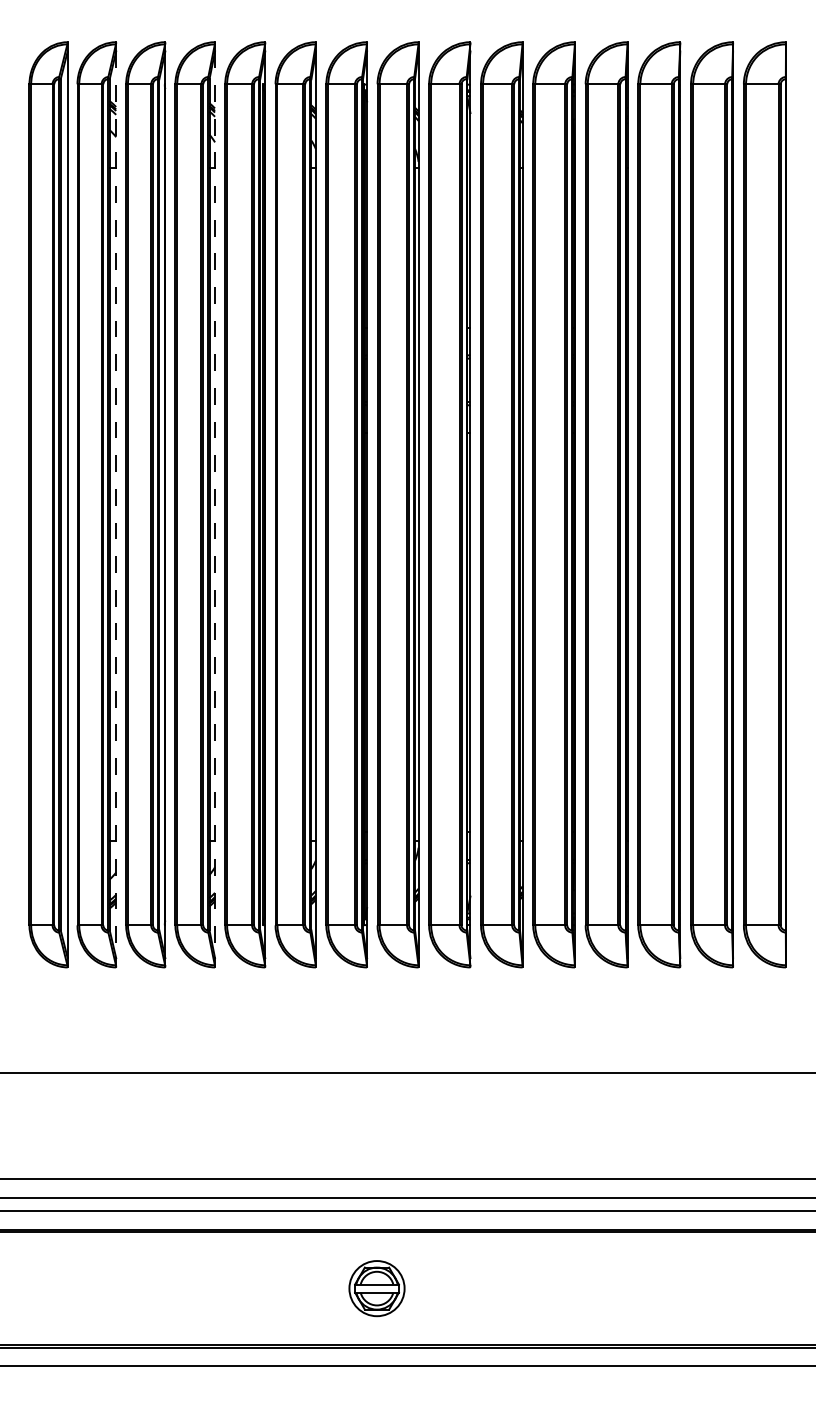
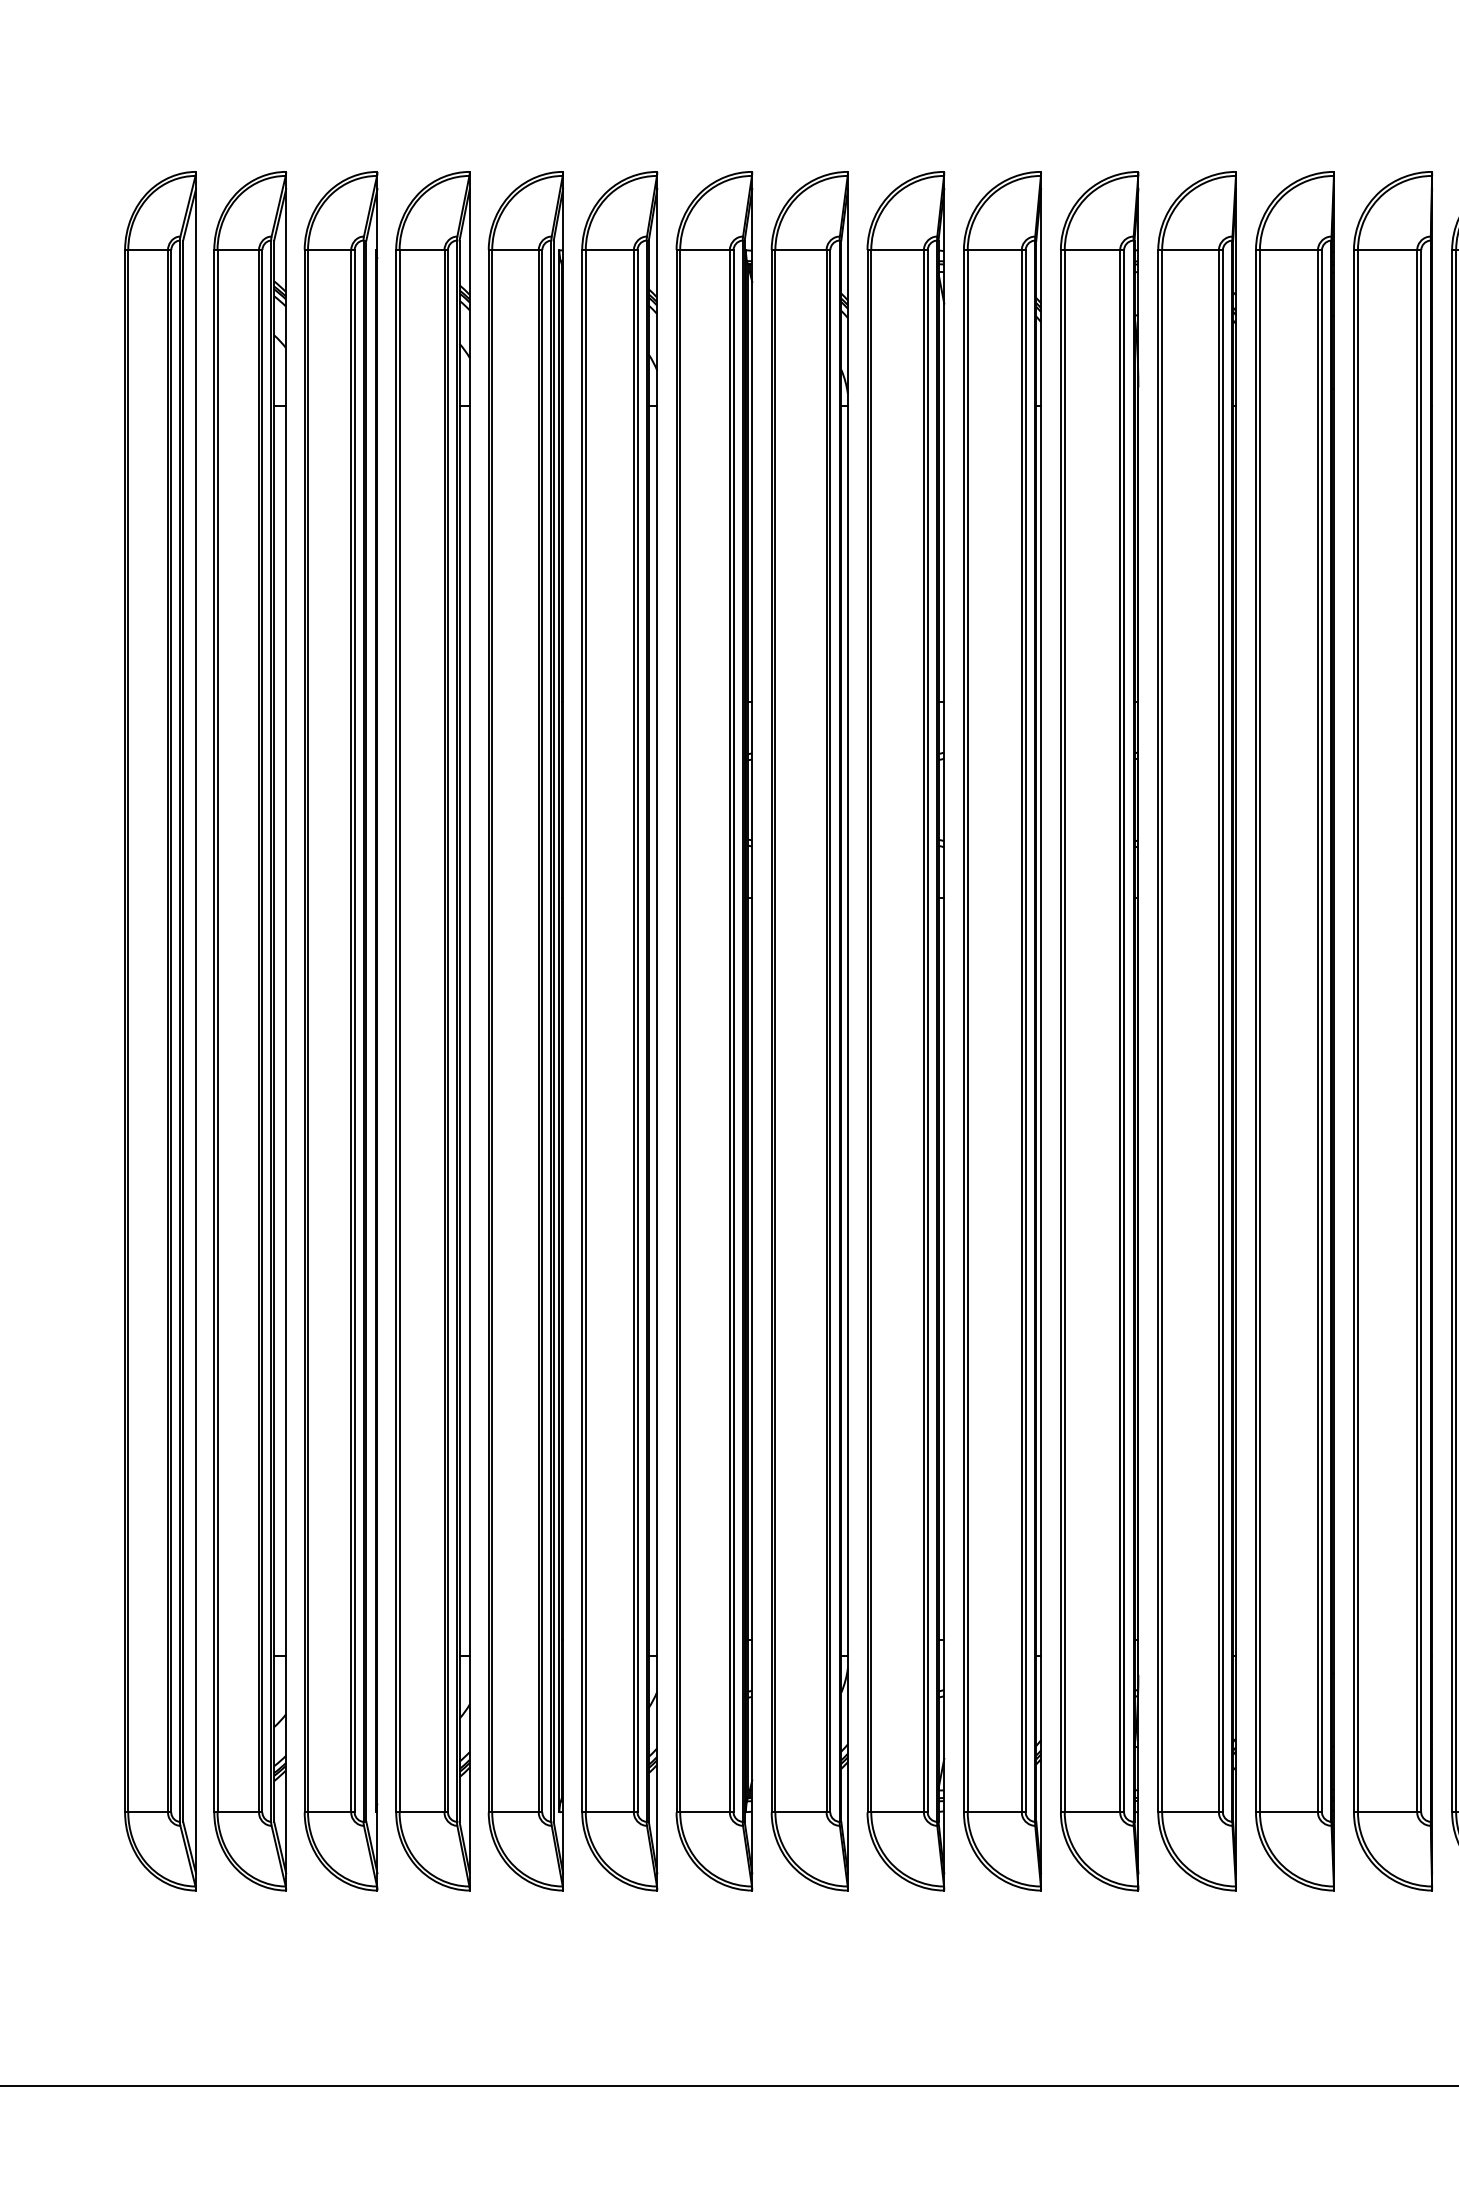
line: (116, 505) -> (286, 1032), dashed -> solid
line: (215, 505) -> (470, 1032), dashed -> solid

